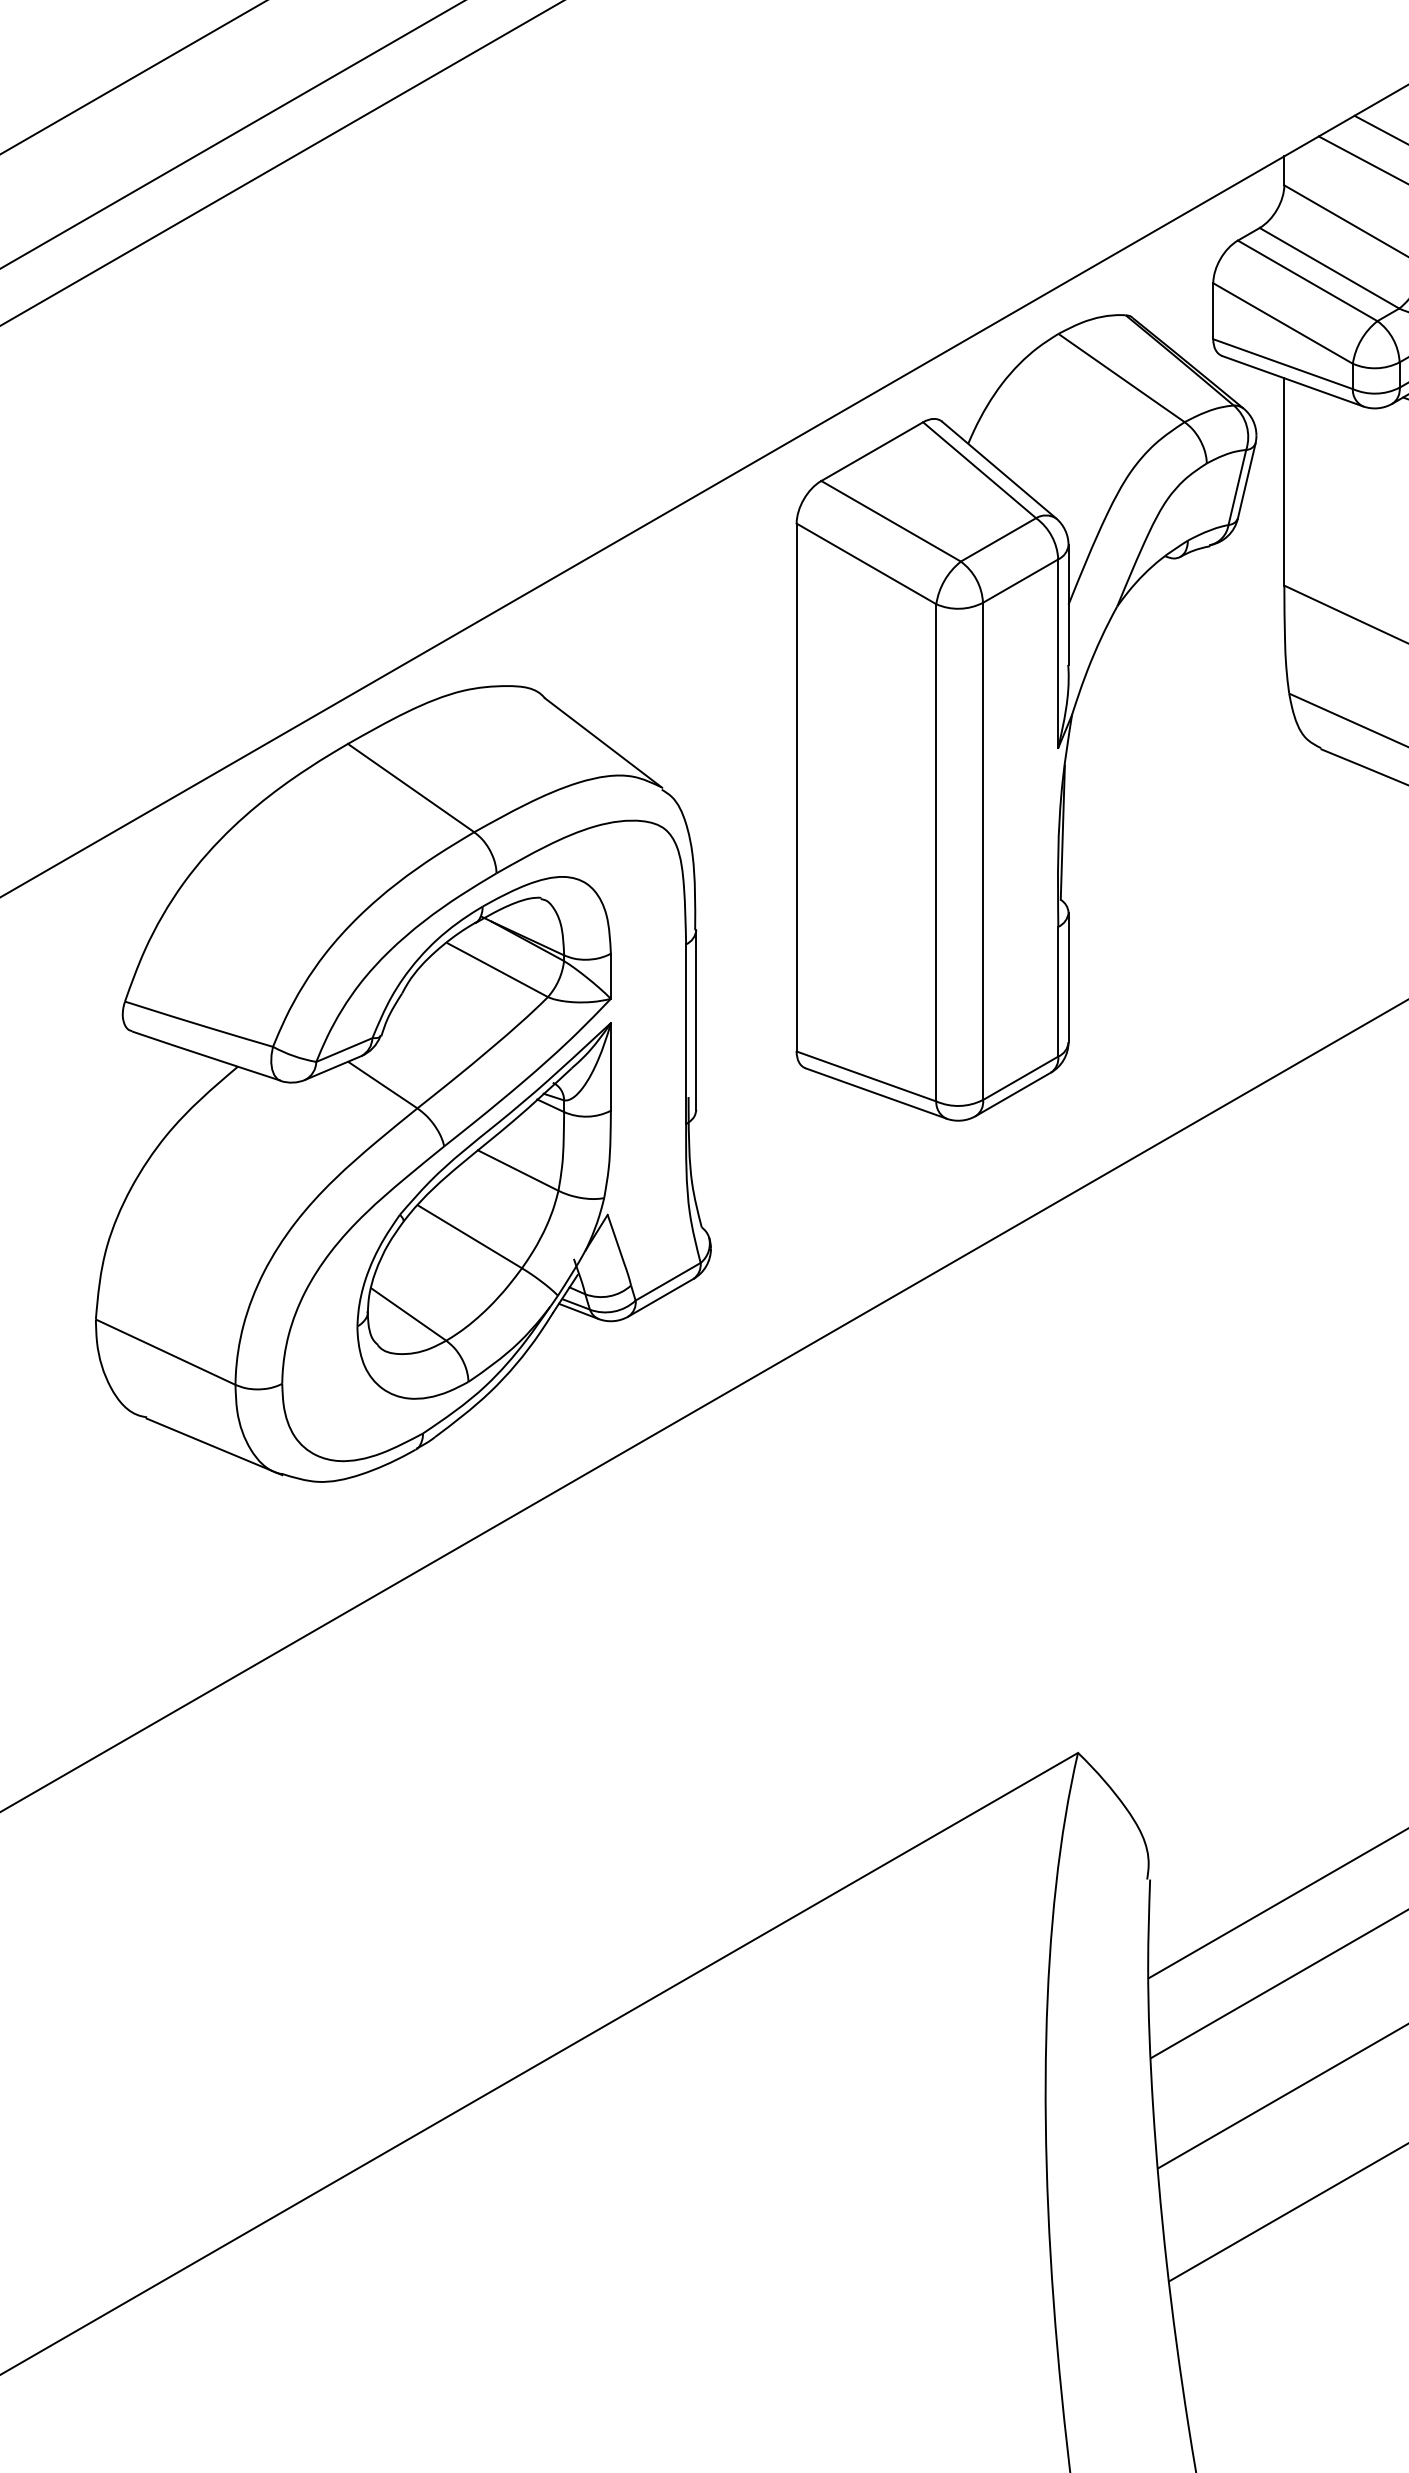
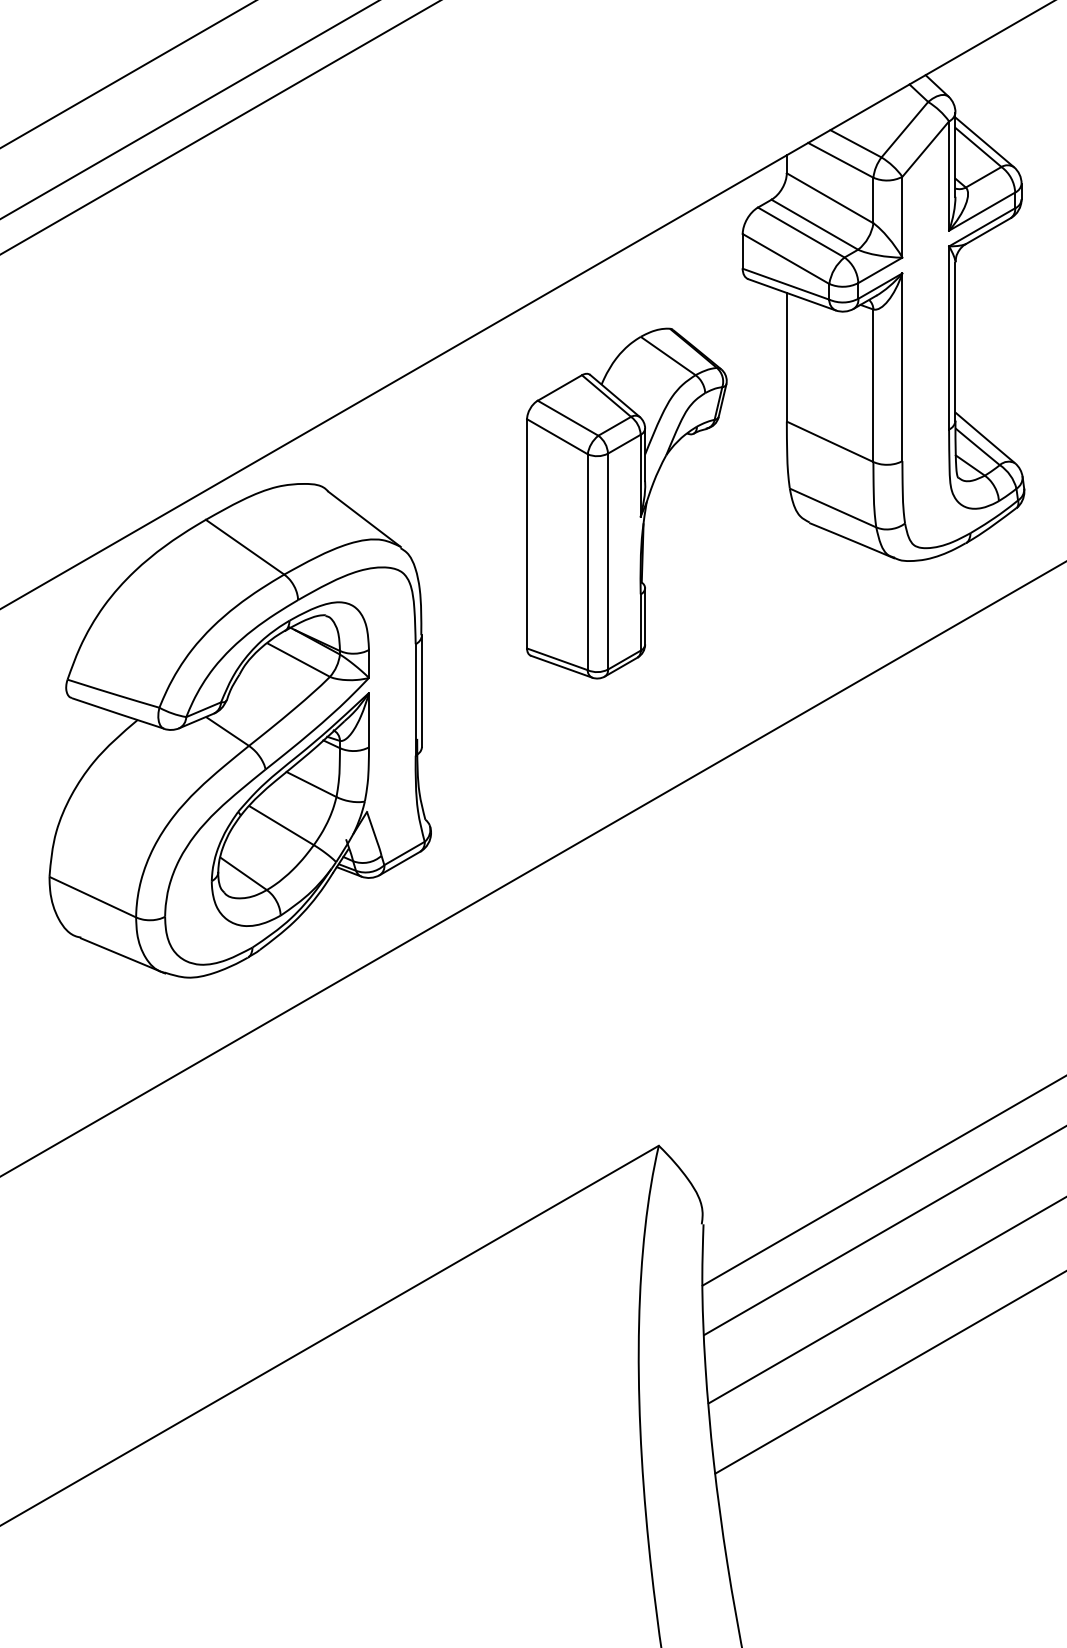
part: (1025, 717) -> (626, 503), size x0.7

